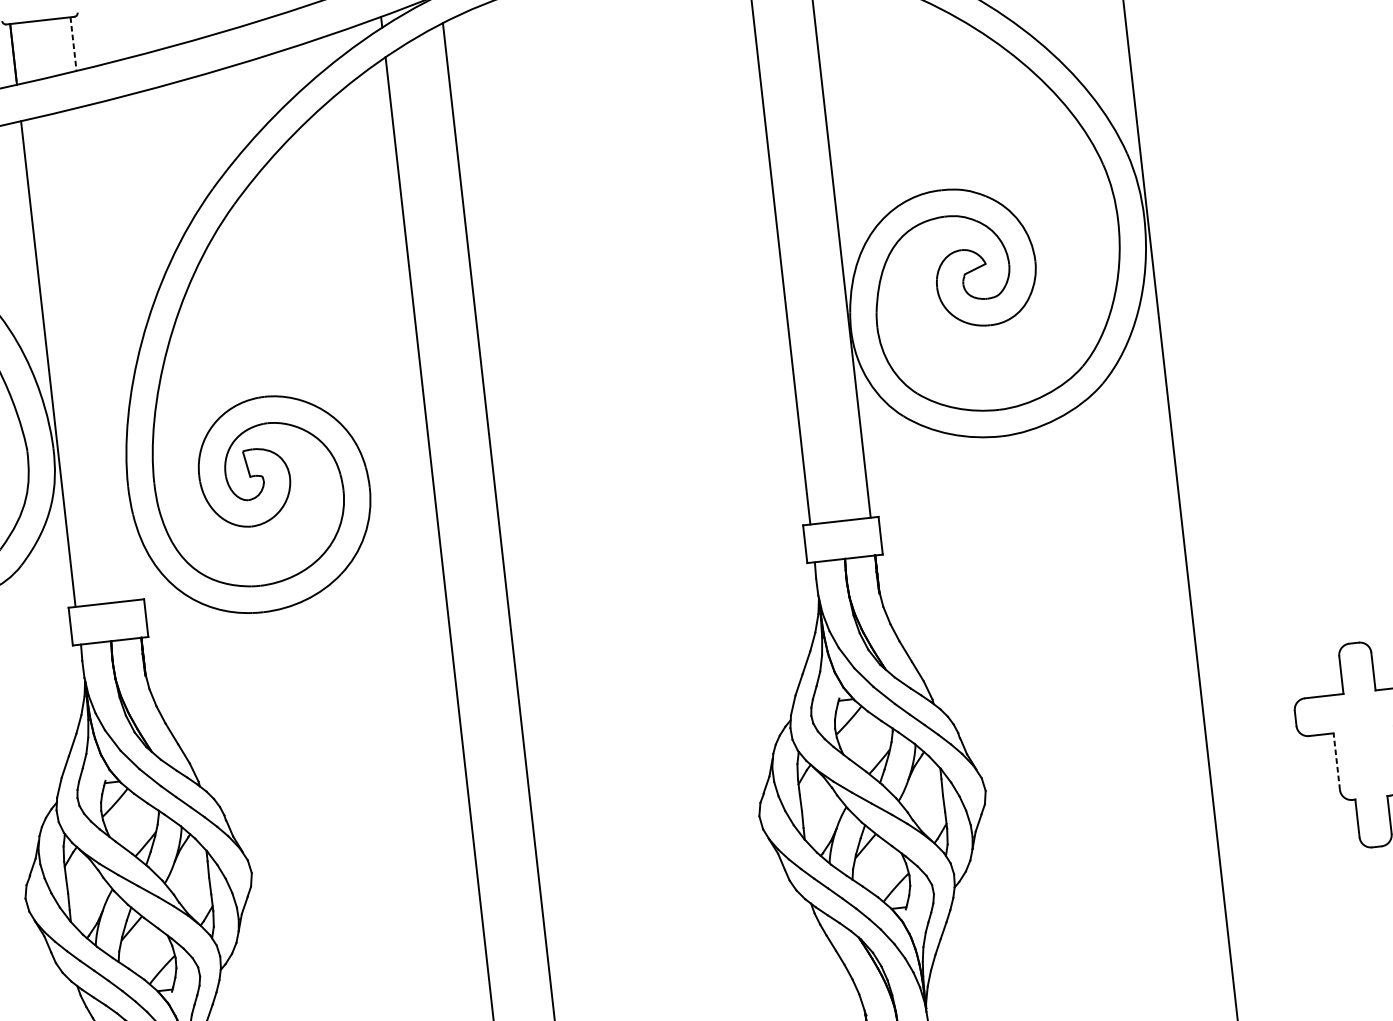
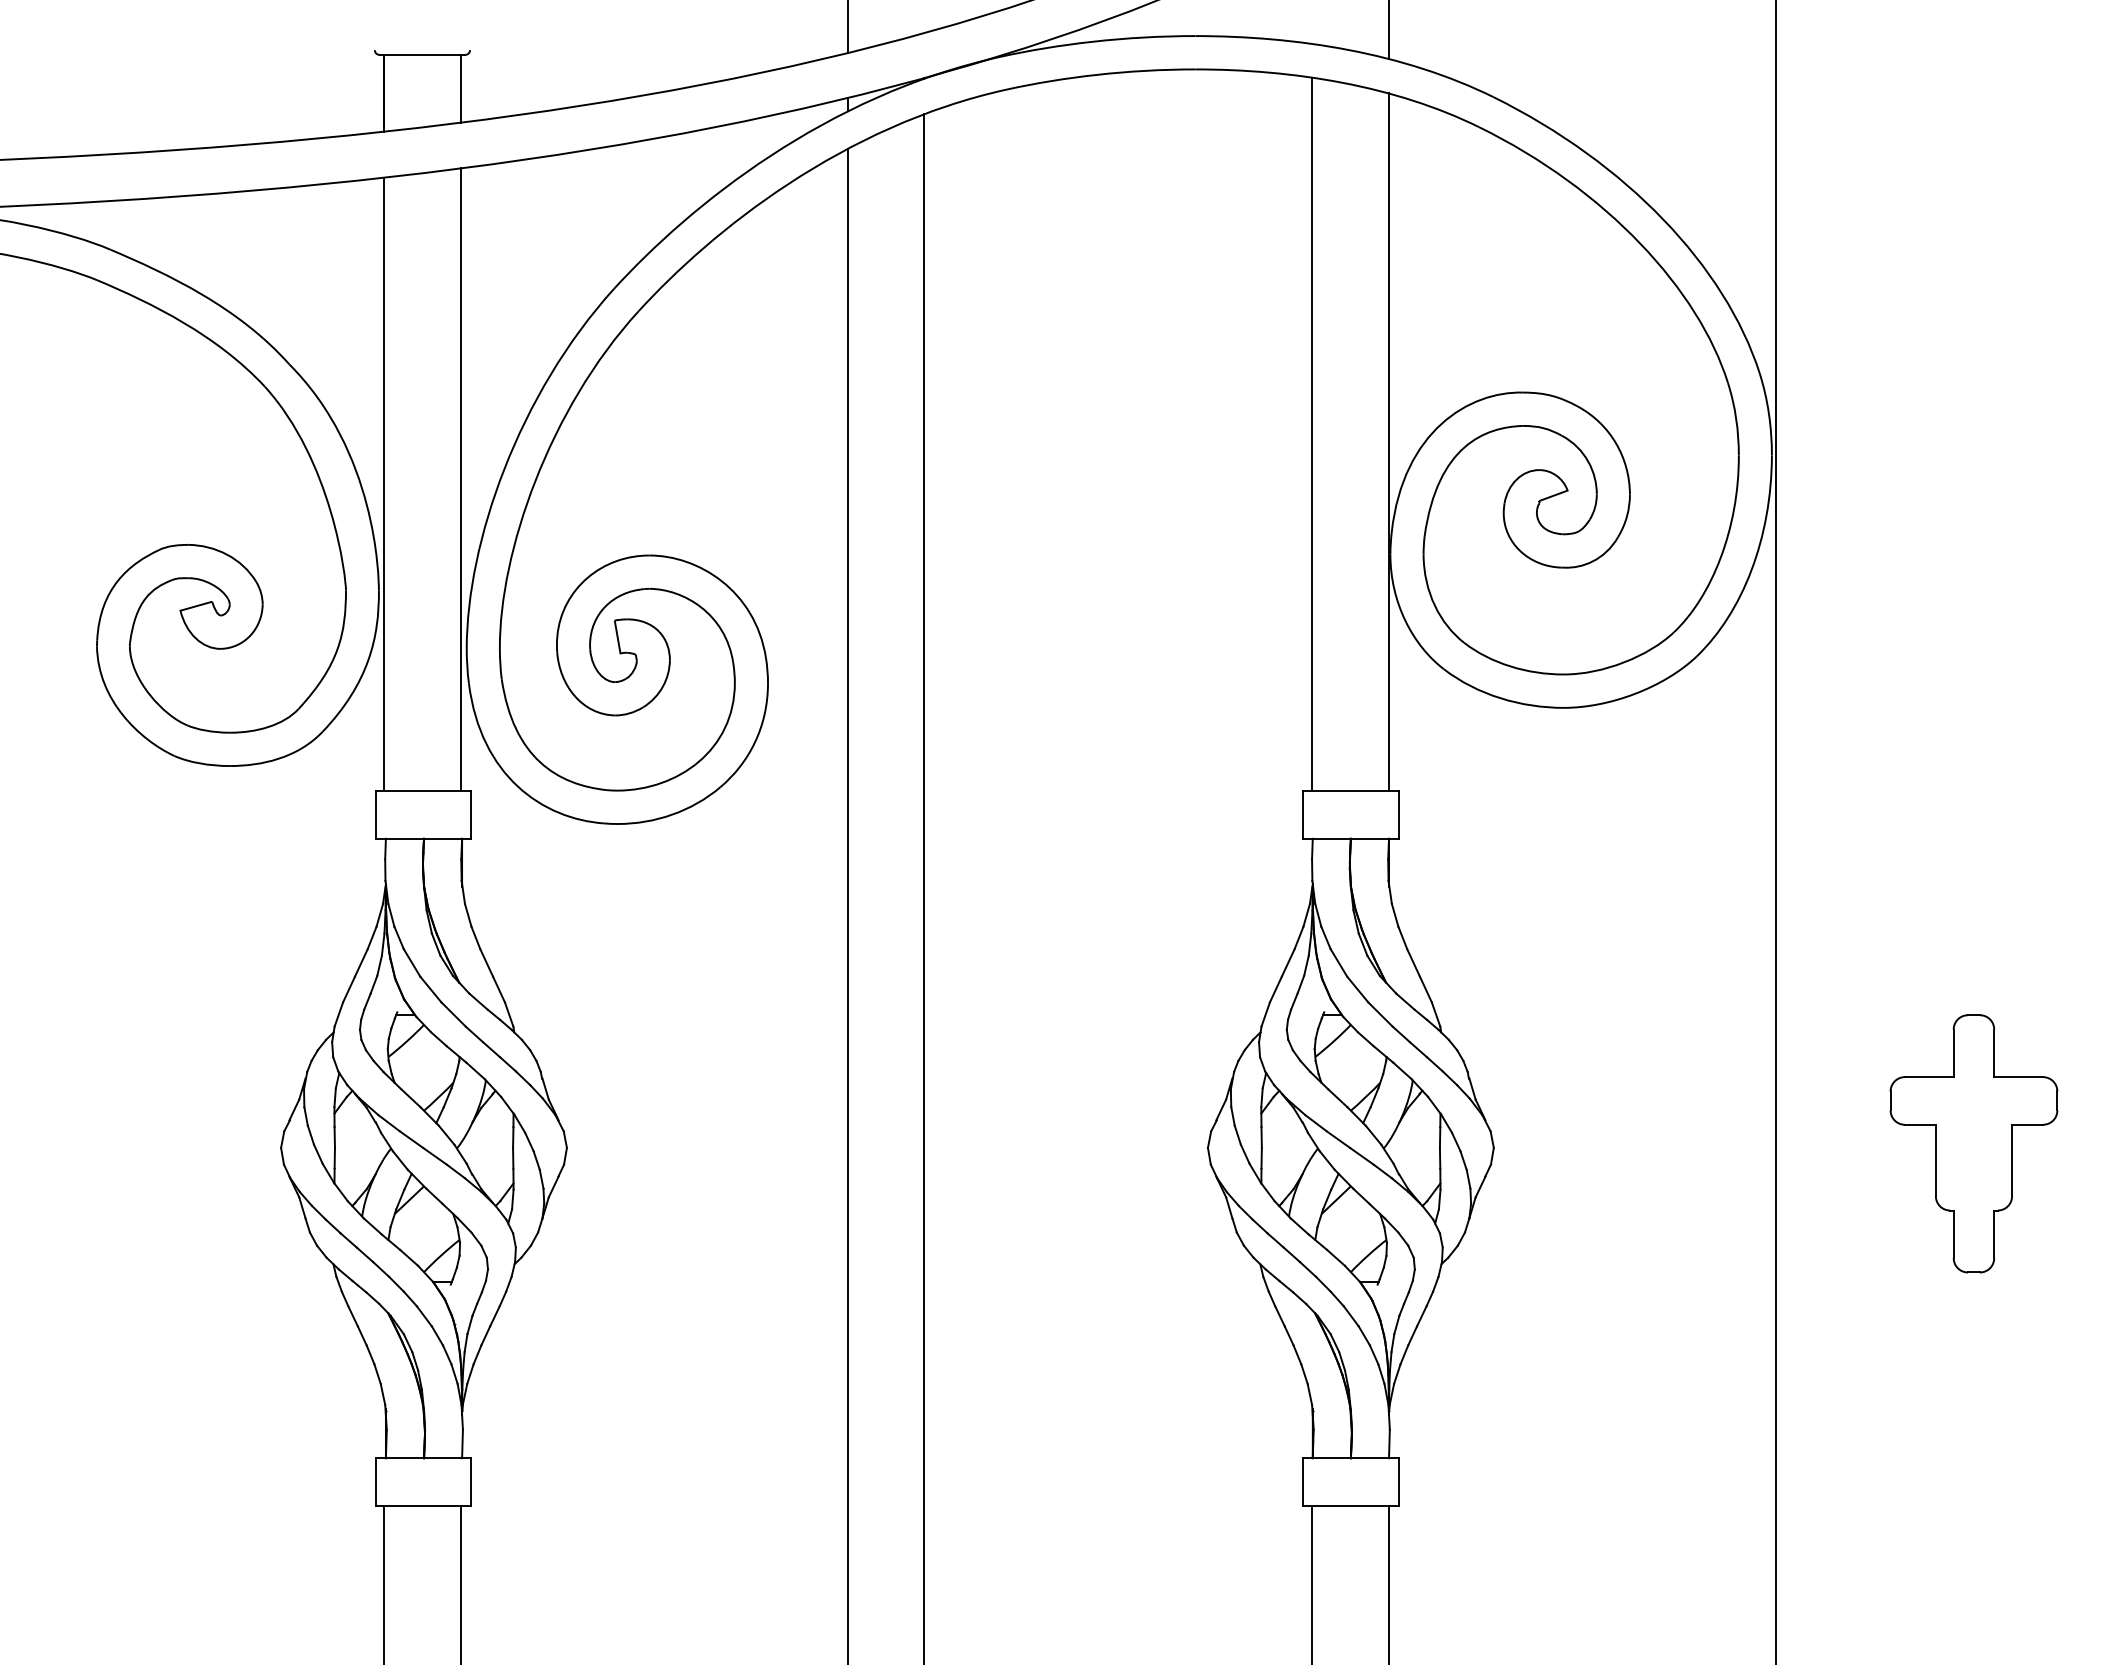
line: (73, 43) -> (460, 88), dashed -> solid
line: (108, 352) -> (460, 478), added
line: (1336, 761) -> (1935, 1160), dashed -> solid

